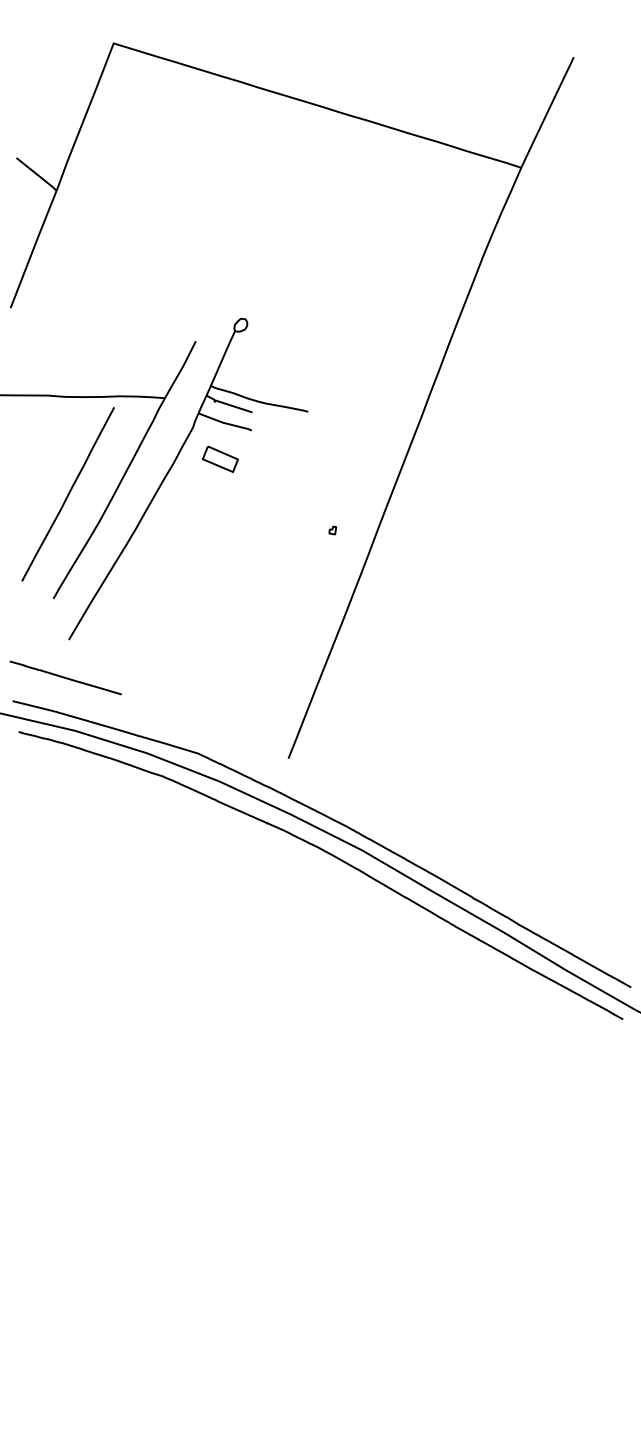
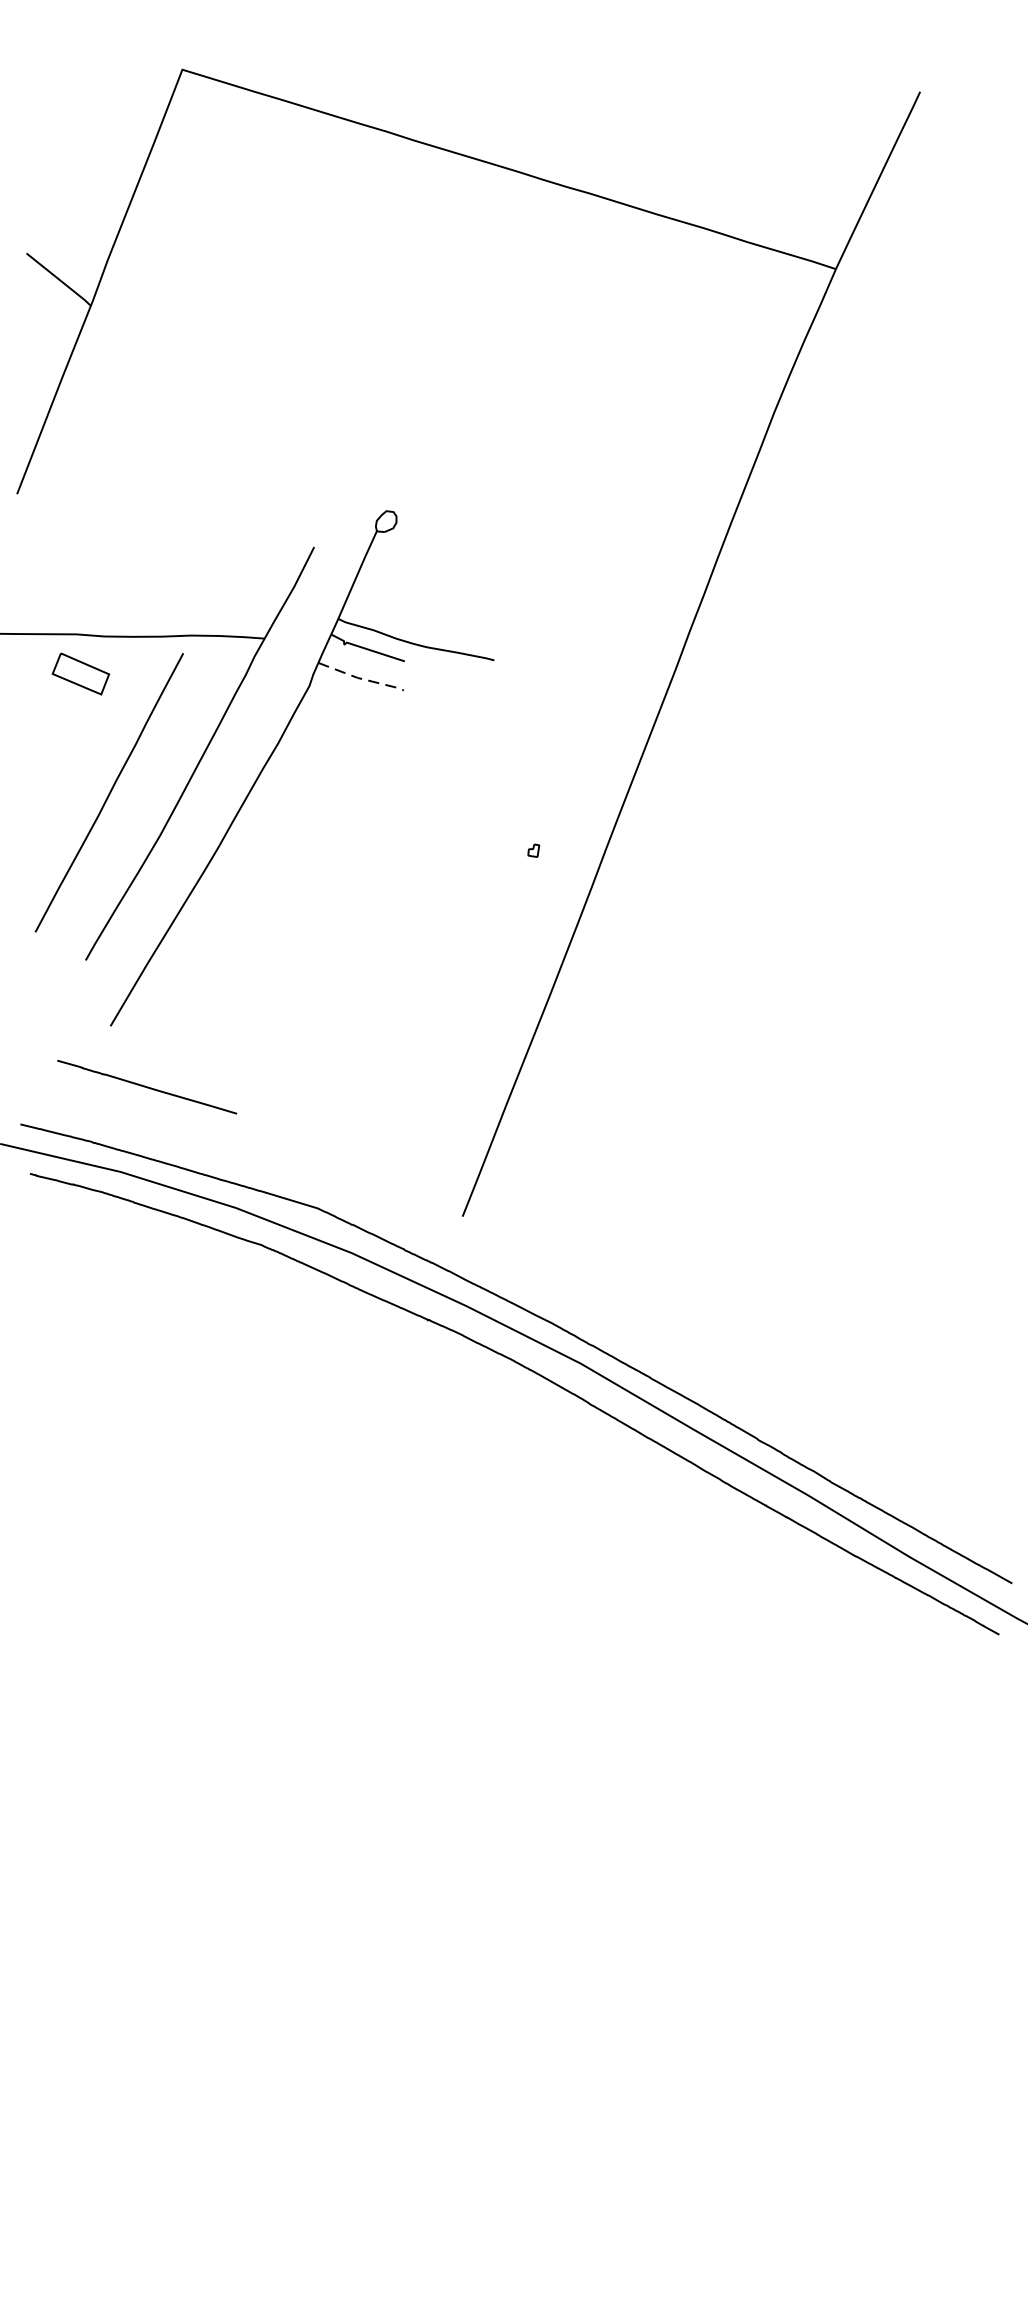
line: (224, 423) -> (360, 679), solid -> dashed
part: (219, 459) -> (79, 674), moved
line: (65, 677) -> (146, 1086), moved

